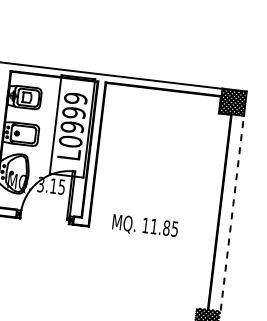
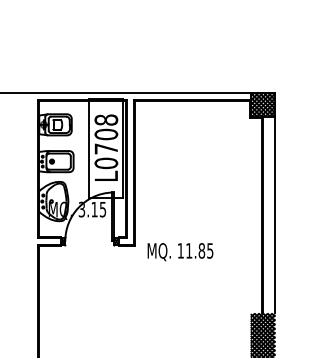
text: (74, 112) -> (106, 134), L0999 -> L0708
line: (232, 212) -> (275, 214), dashed -> solid
text: (145, 227) -> (180, 252), moved

